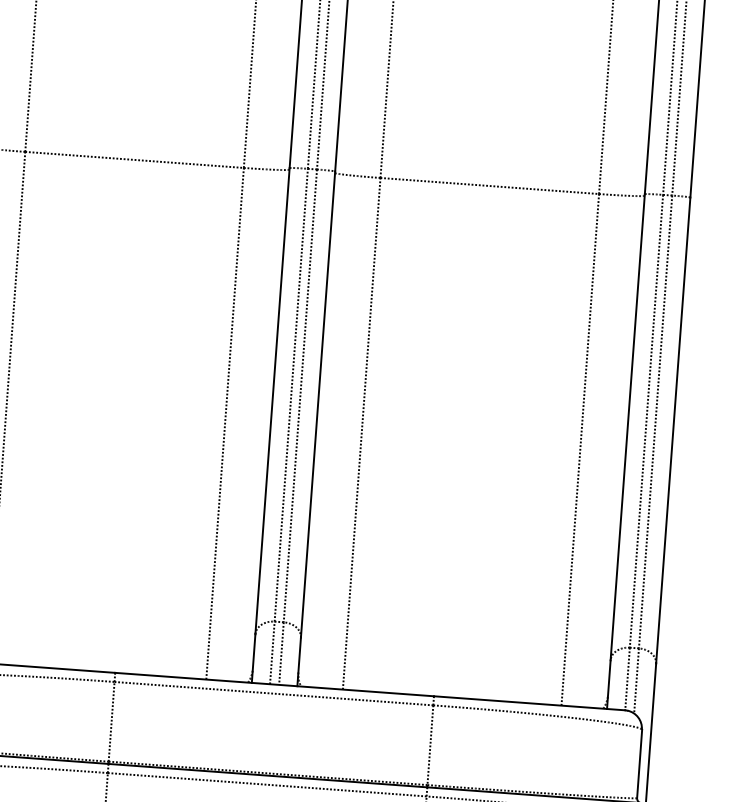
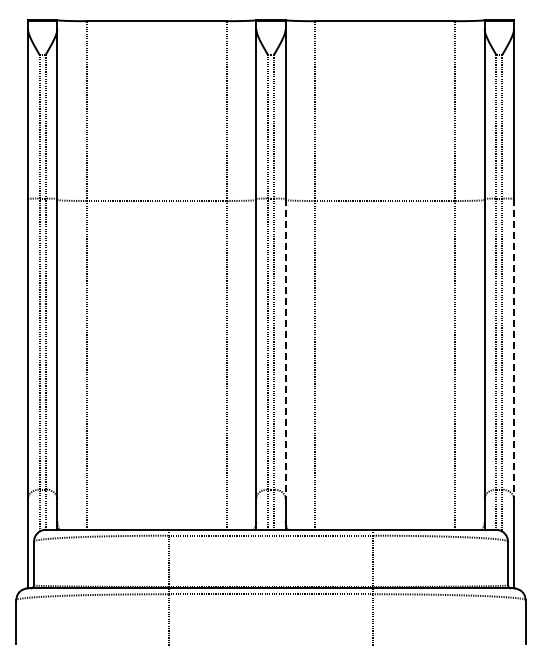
line: (317, 404) -> (285, 348), solid -> dashed
line: (672, 430) -> (513, 348), solid -> dashed

